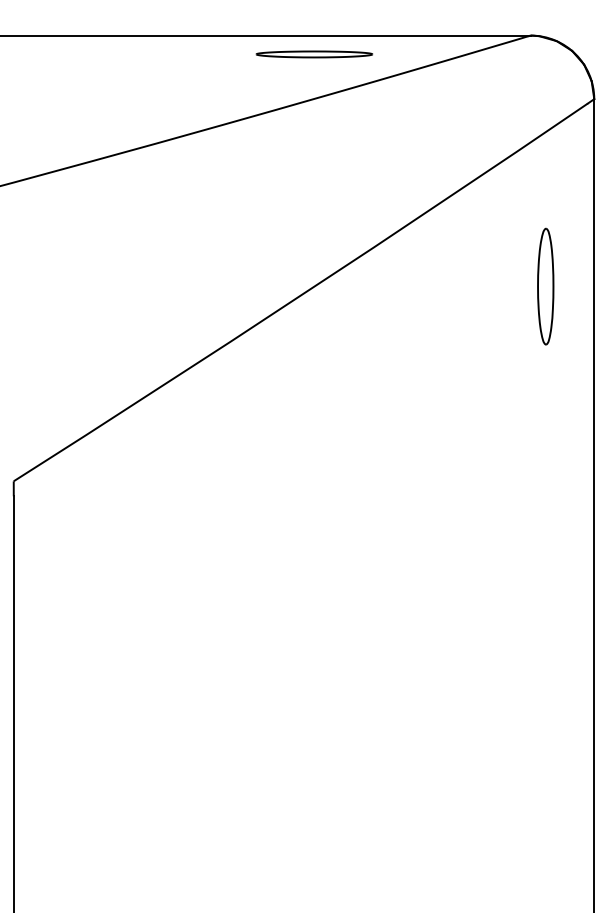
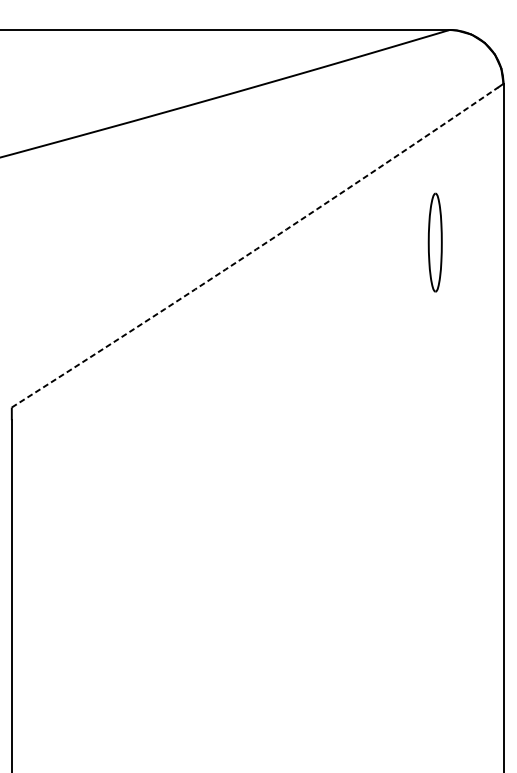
part: (313, 54) -> (265, 46), removed
part: (545, 286) -> (435, 242), moved
arc: (302, 294) -> (256, 249), solid -> dashed

